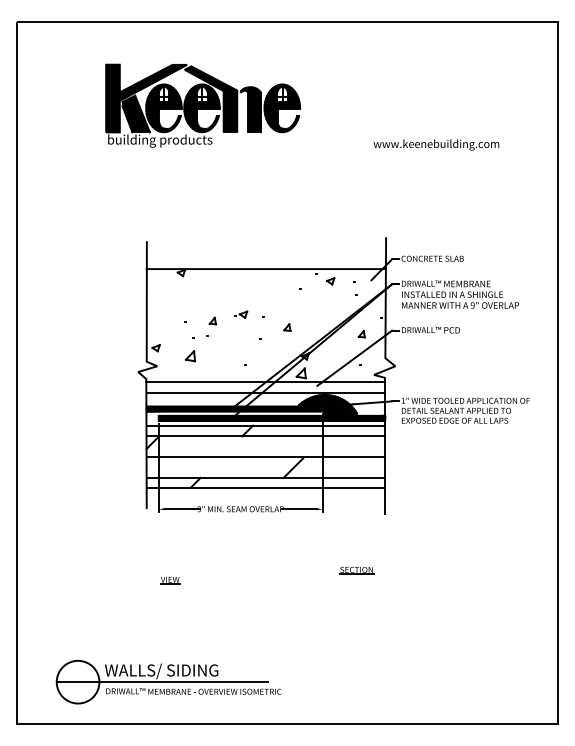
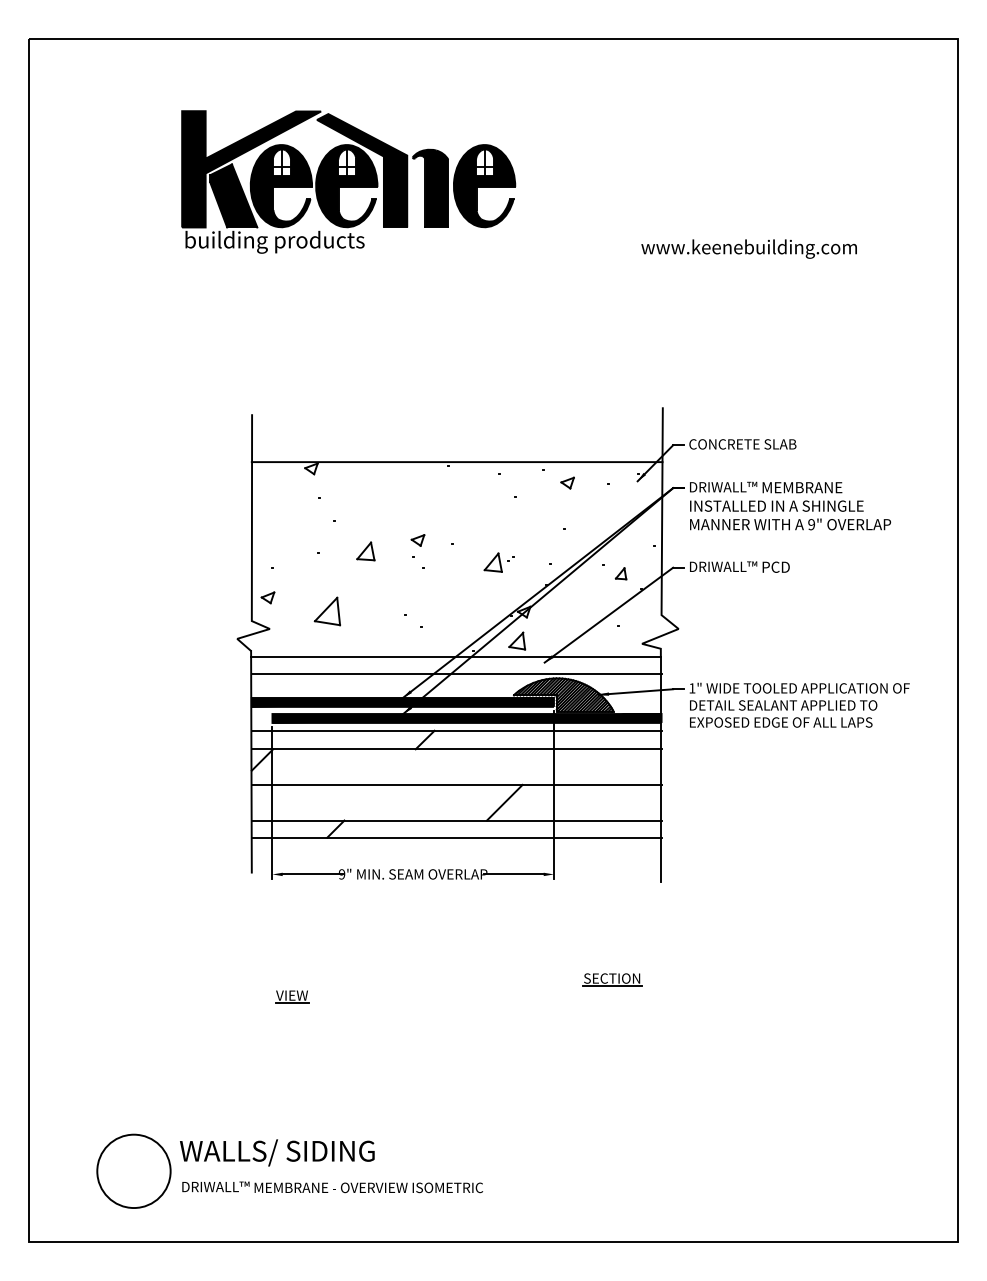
part: (212, 320) -> (364, 550), size x1.6
part: (287, 327) -> (493, 562), size x1.6
part: (189, 356) -> (325, 612), size x1.6
line: (162, 682) -> (278, 1171), removed

